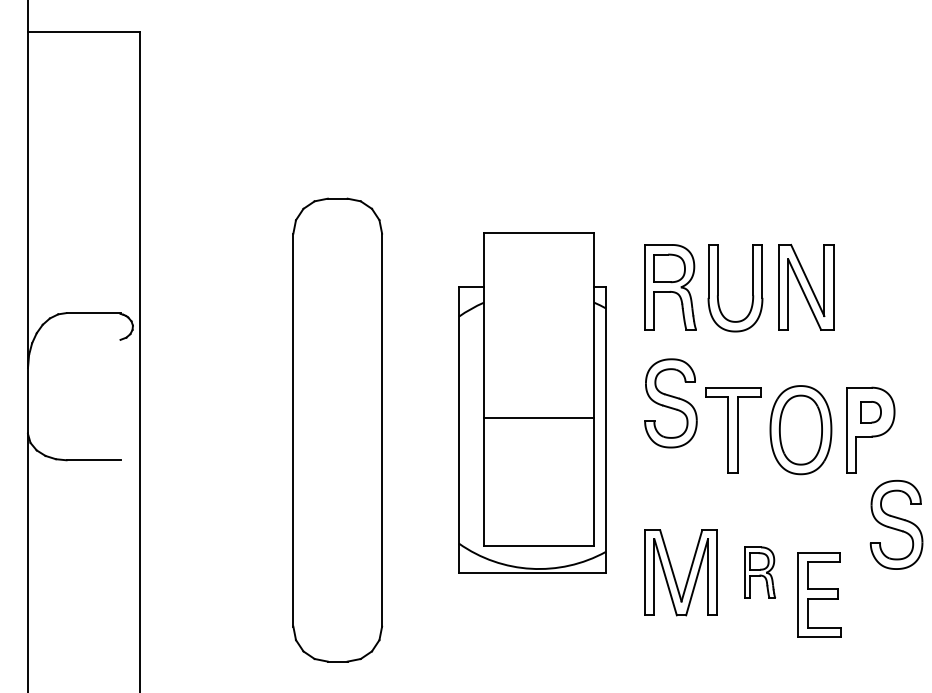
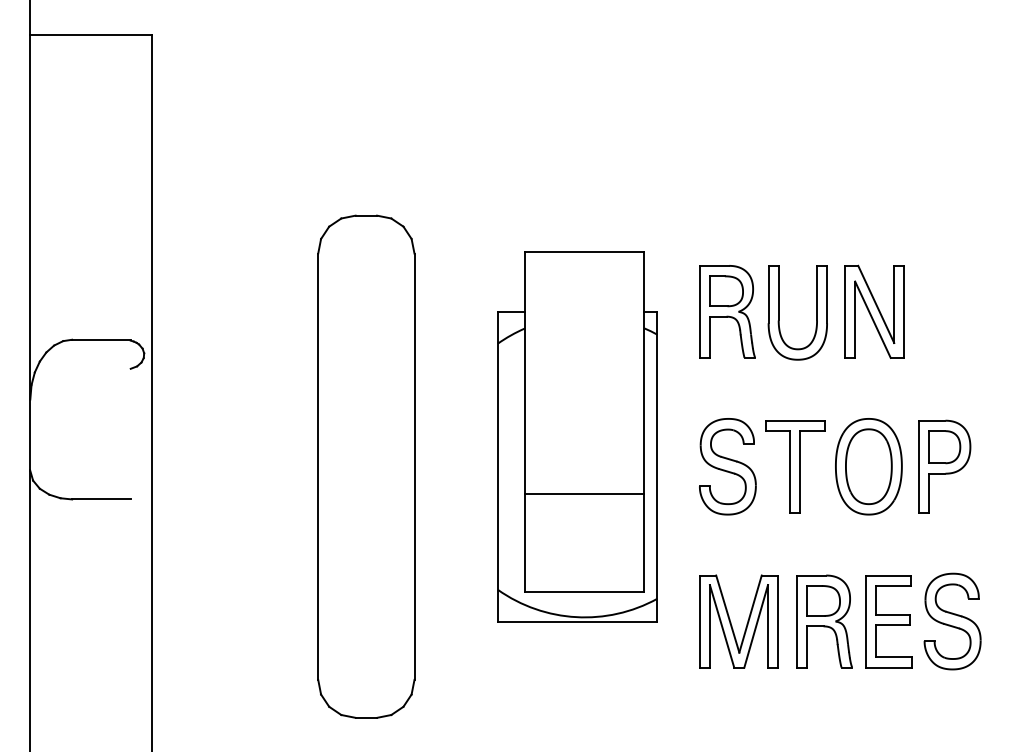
part: (670, 403) -> (727, 466), moved
part: (870, 412) -> (944, 447), size x1.43
line: (538, 417) -> (584, 493), moved
part: (896, 524) -> (952, 621), moved
part: (760, 572) -> (824, 621), size x1.67
part: (819, 594) -> (888, 621), moved

